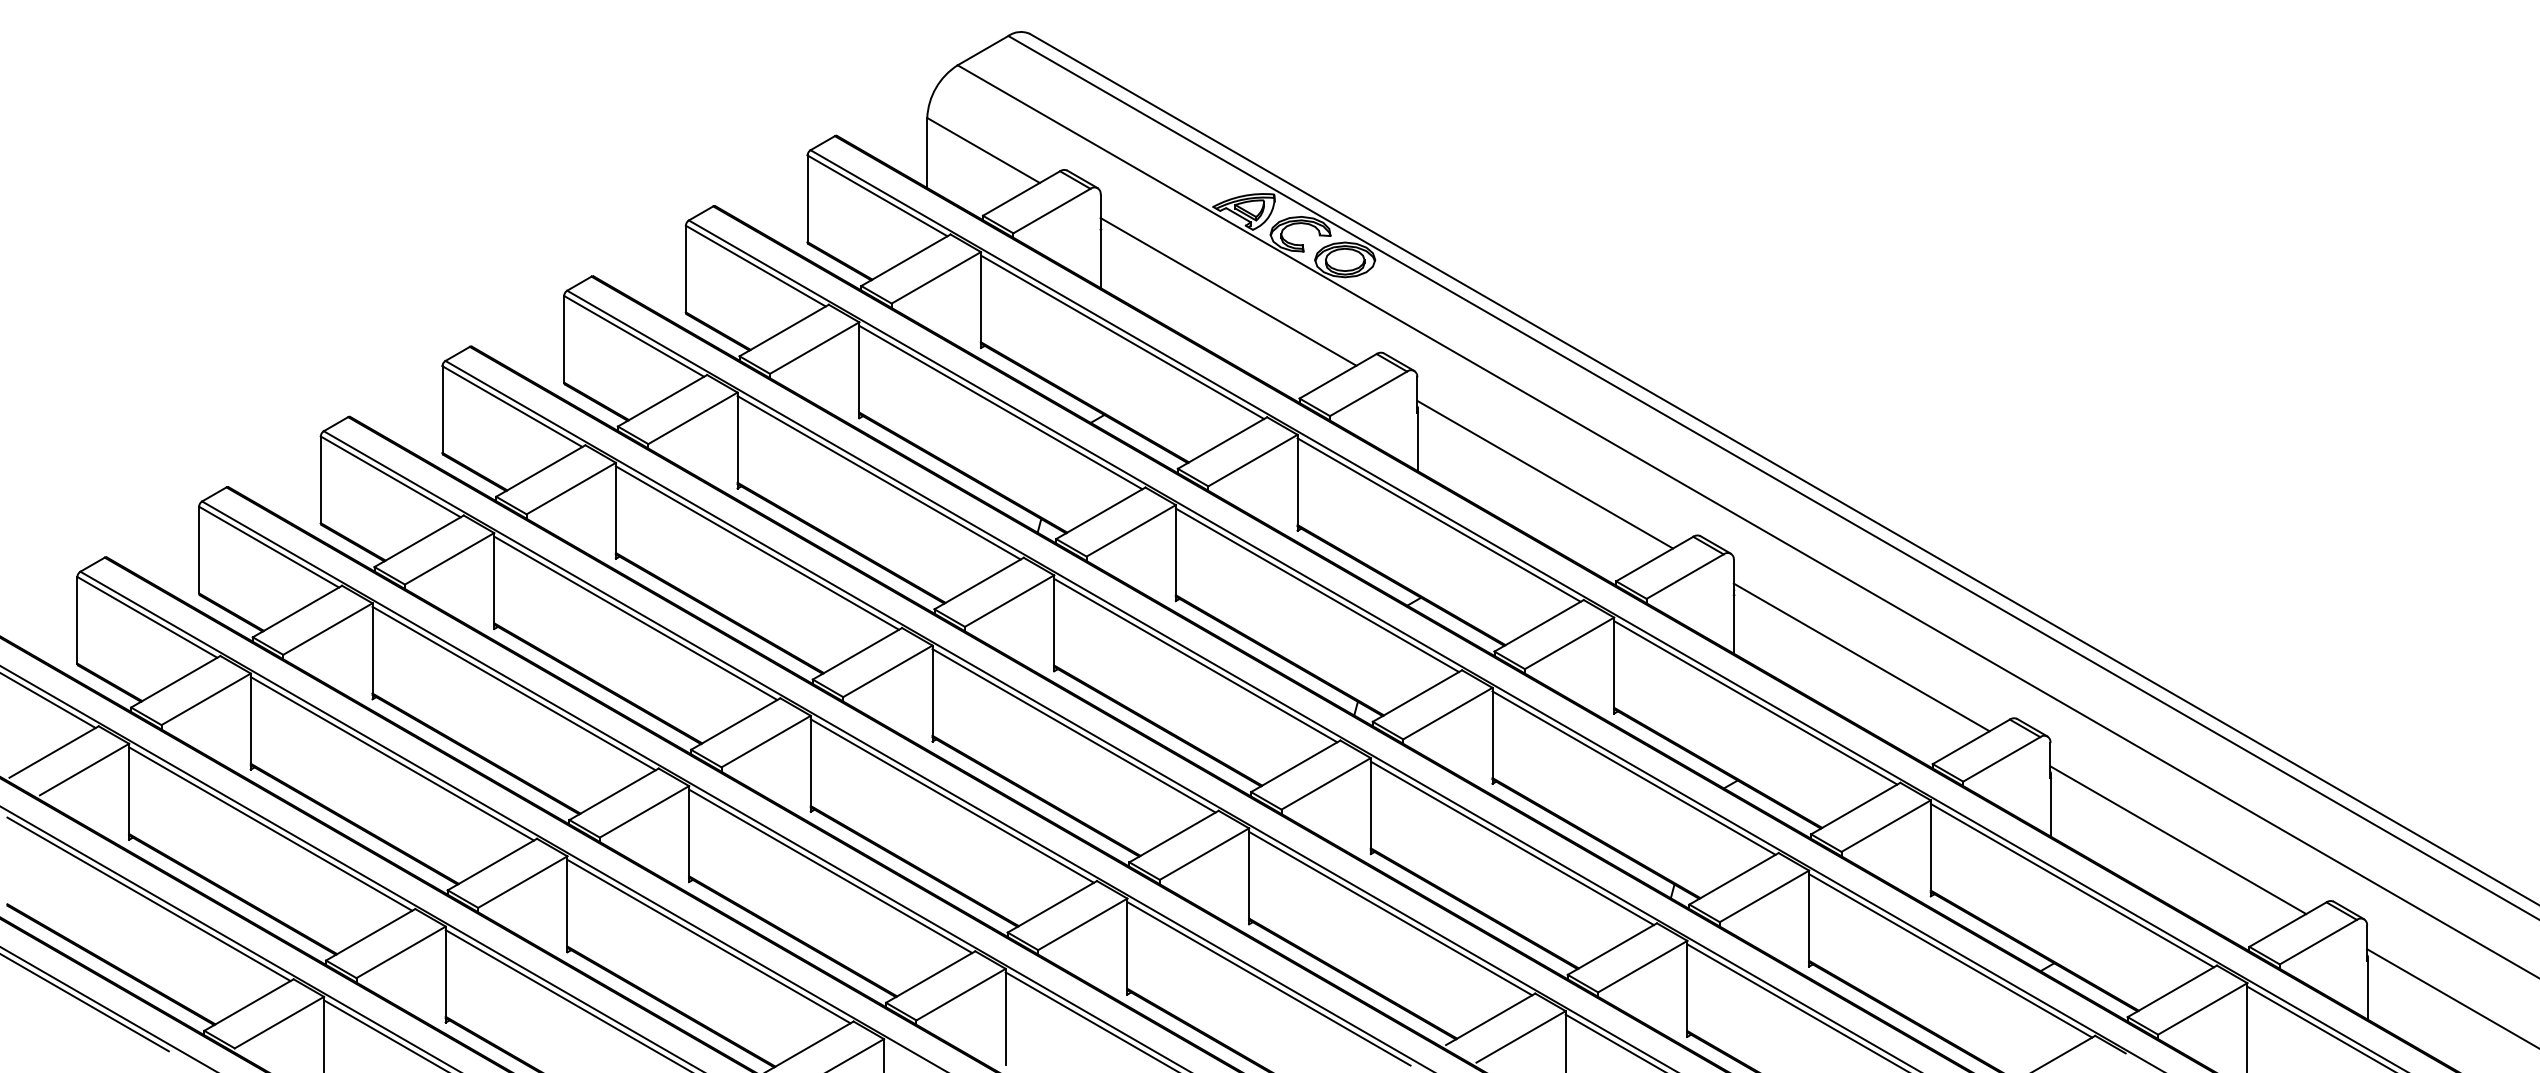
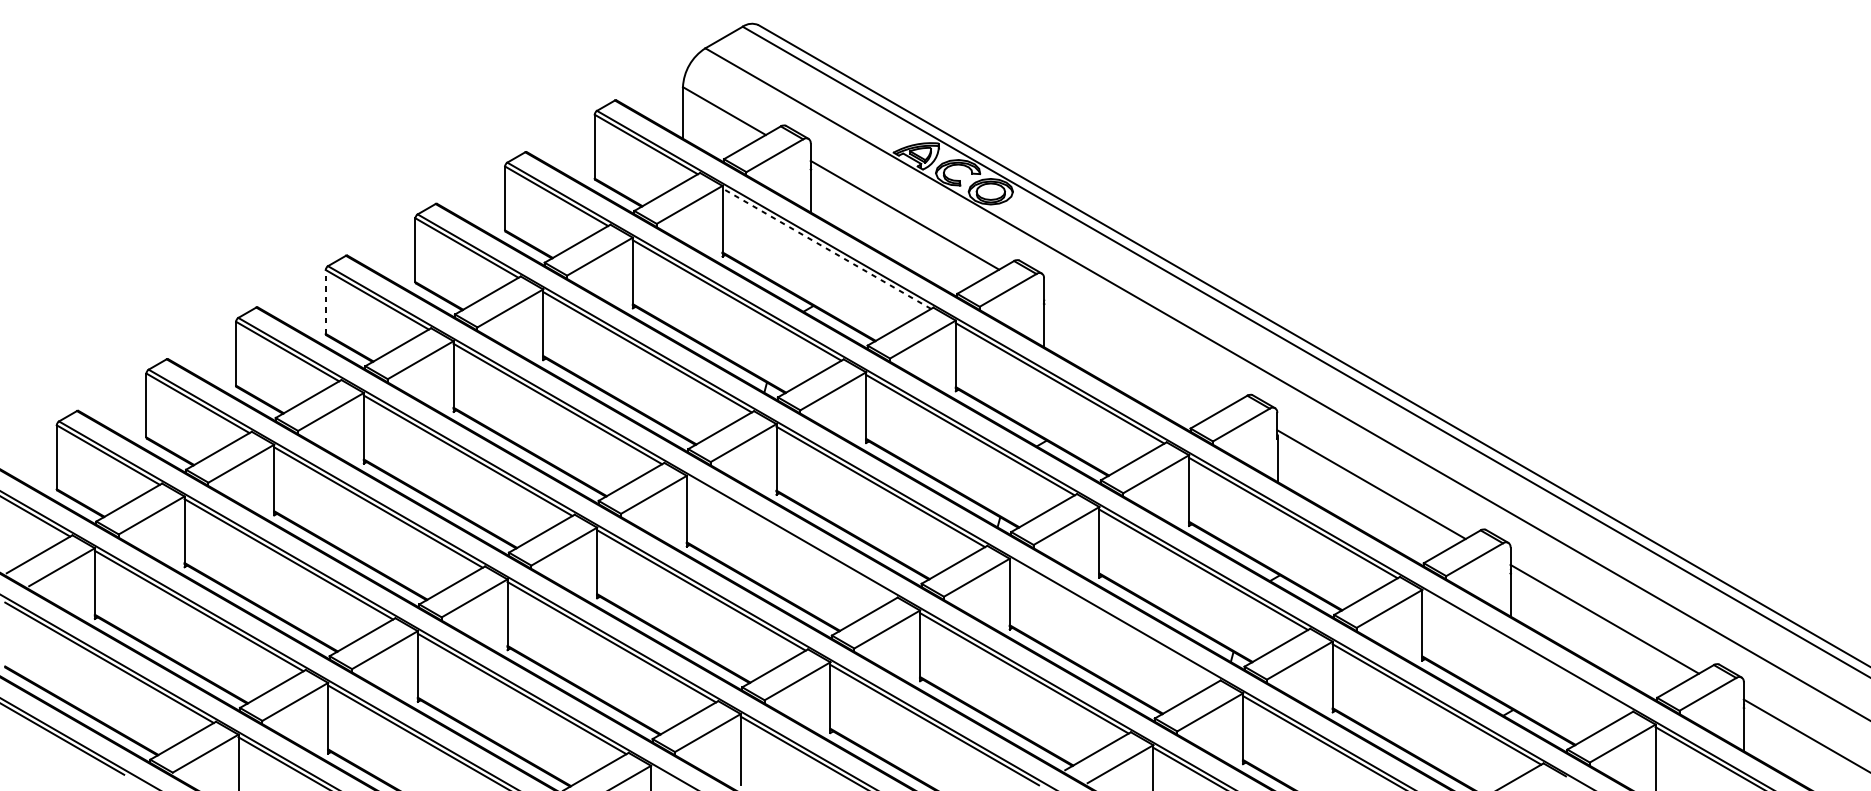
line: (1122, 337) -> (826, 248), solid -> dashed
line: (442, 409) -> (325, 301), solid -> dashed
line: (1545, 474) -> (1138, 349), removed
line: (1073, 730) -> (790, 538), removed
line: (1511, 843) -> (1113, 621), removed
line: (2071, 885) -> (1526, 652), removed

